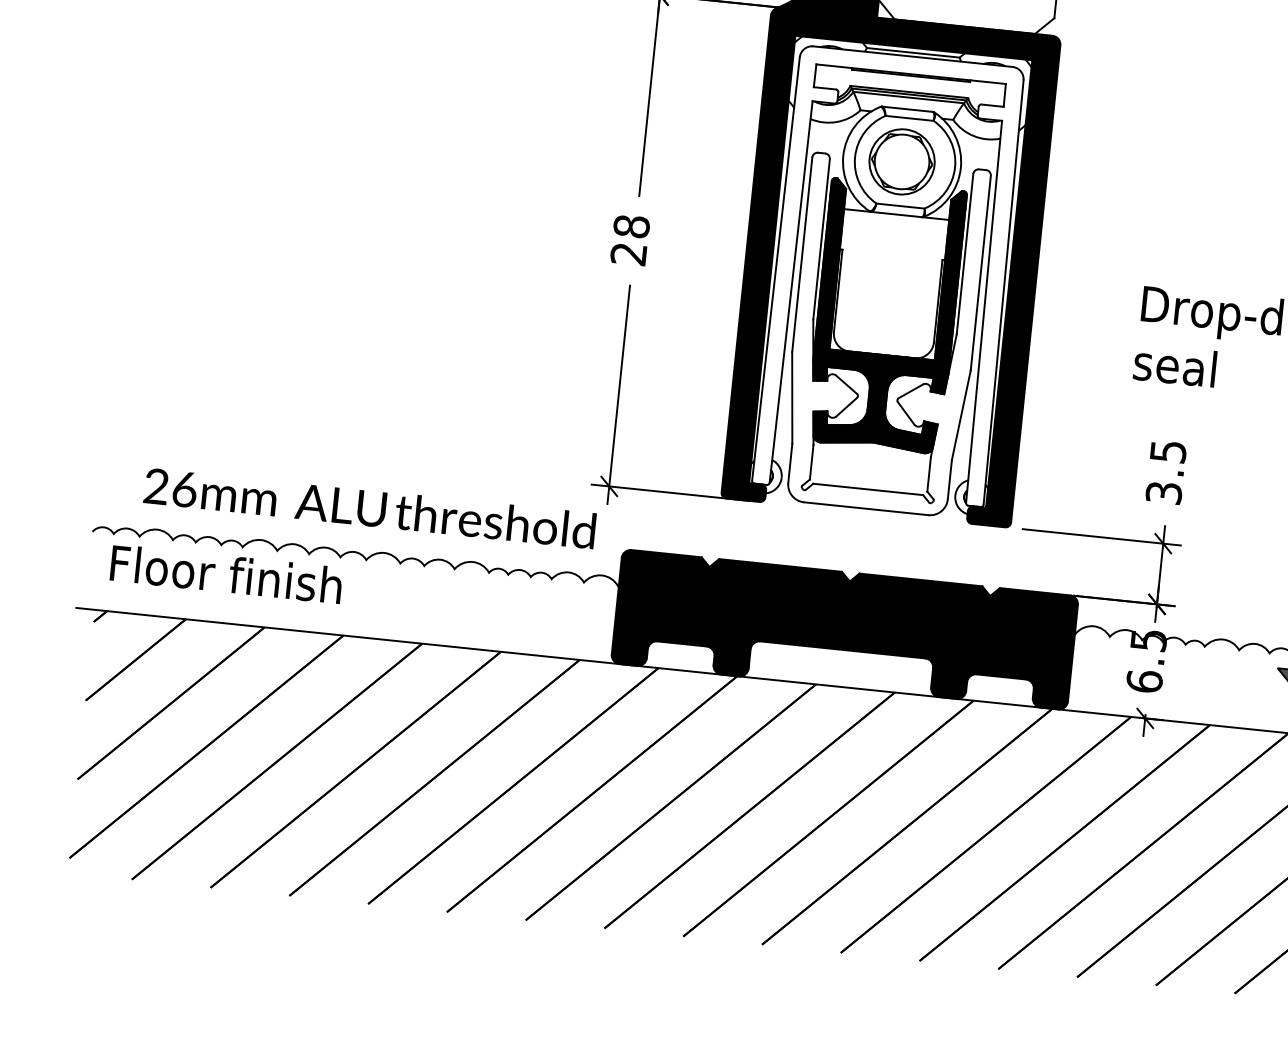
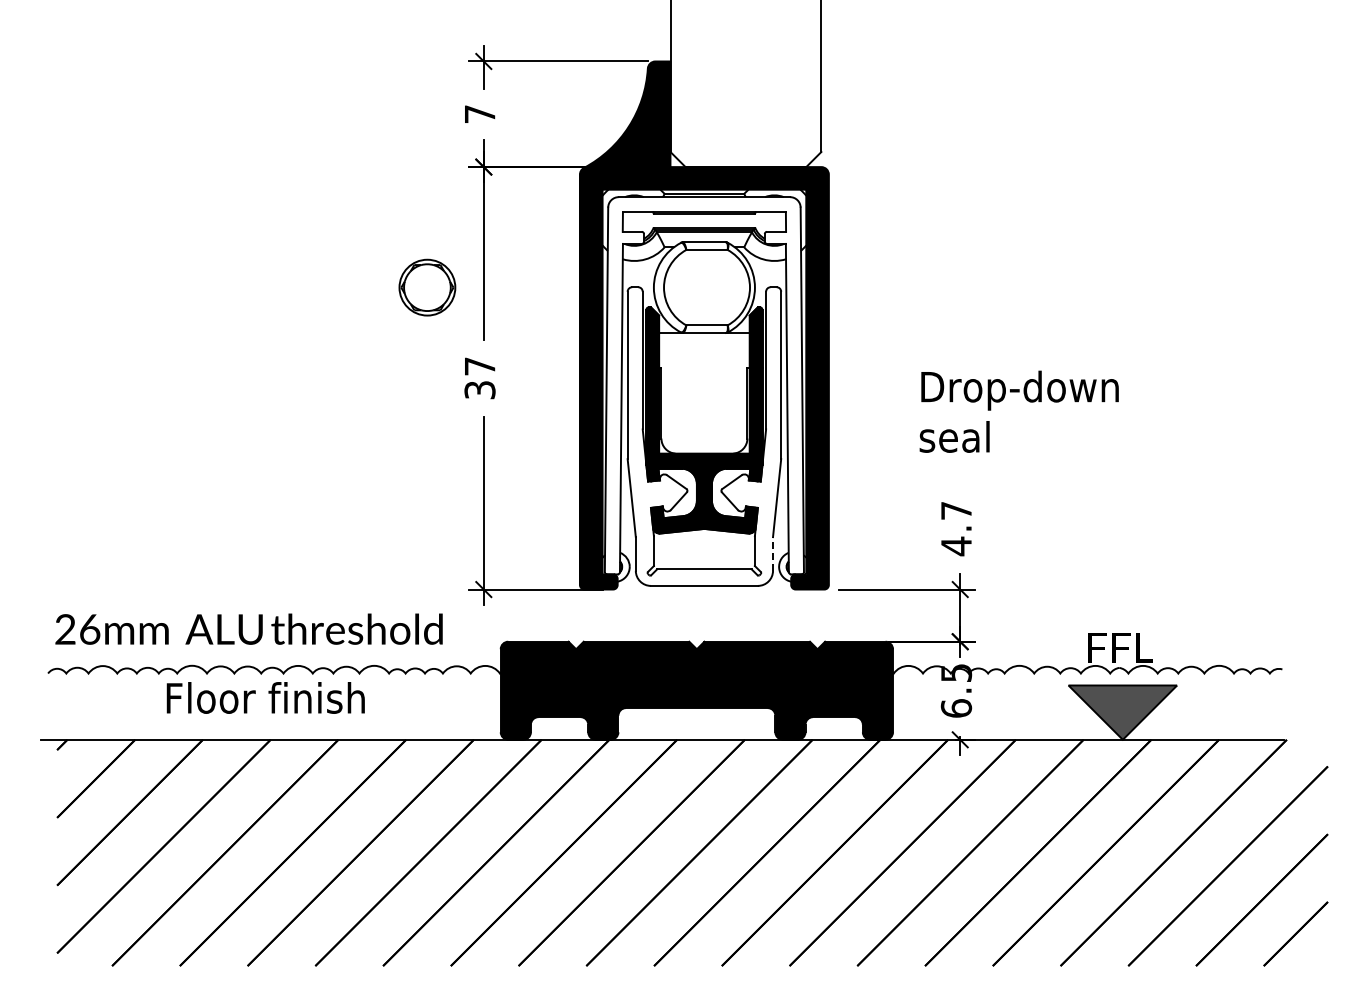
part: (902, 161) -> (427, 287), moved
text: (629, 240) -> (479, 378), 28 -> 37
text: (1166, 473) -> (956, 529), 3.5 -> 4.7
line: (950, 479) -> (773, 553), solid -> dashed
text: (369, 507) -> (248, 628), moved
text: (226, 573) -> (265, 697), moved

